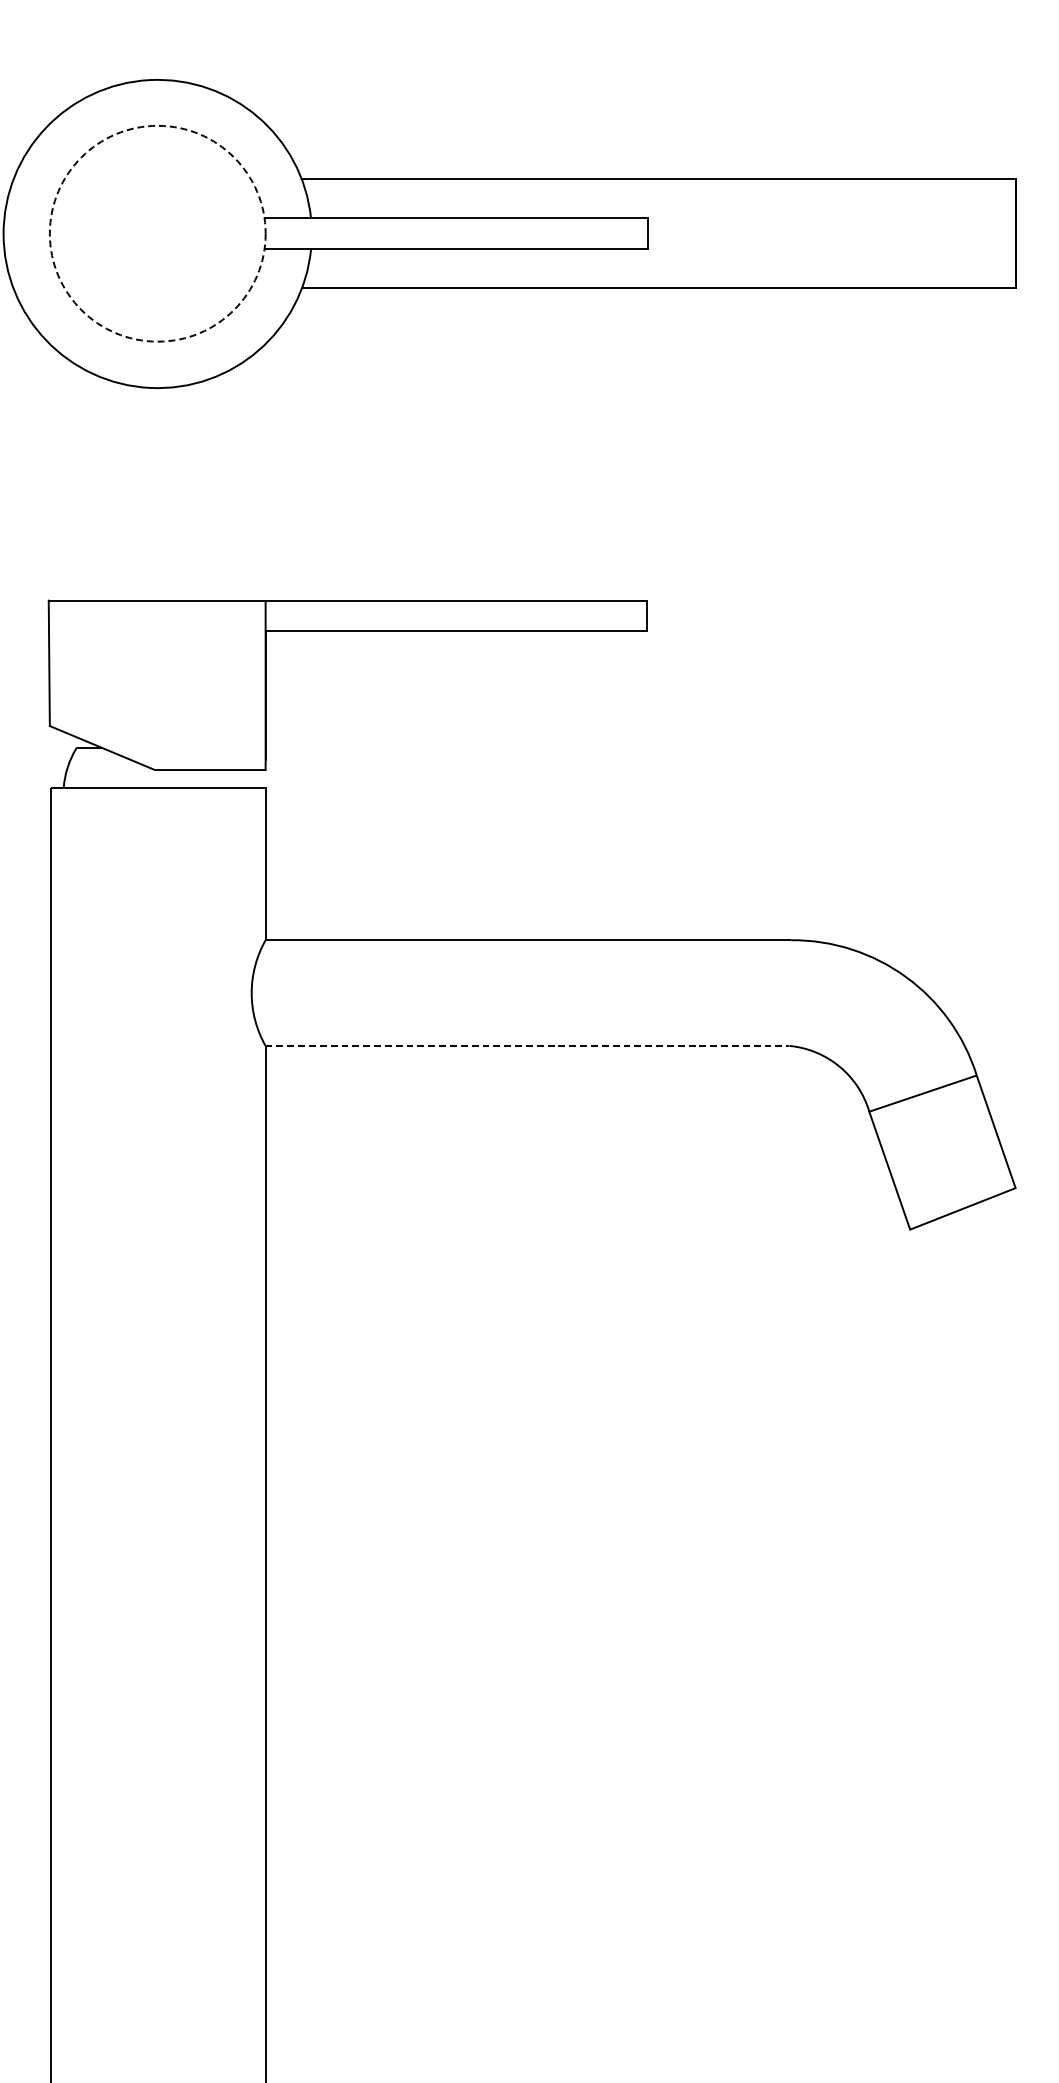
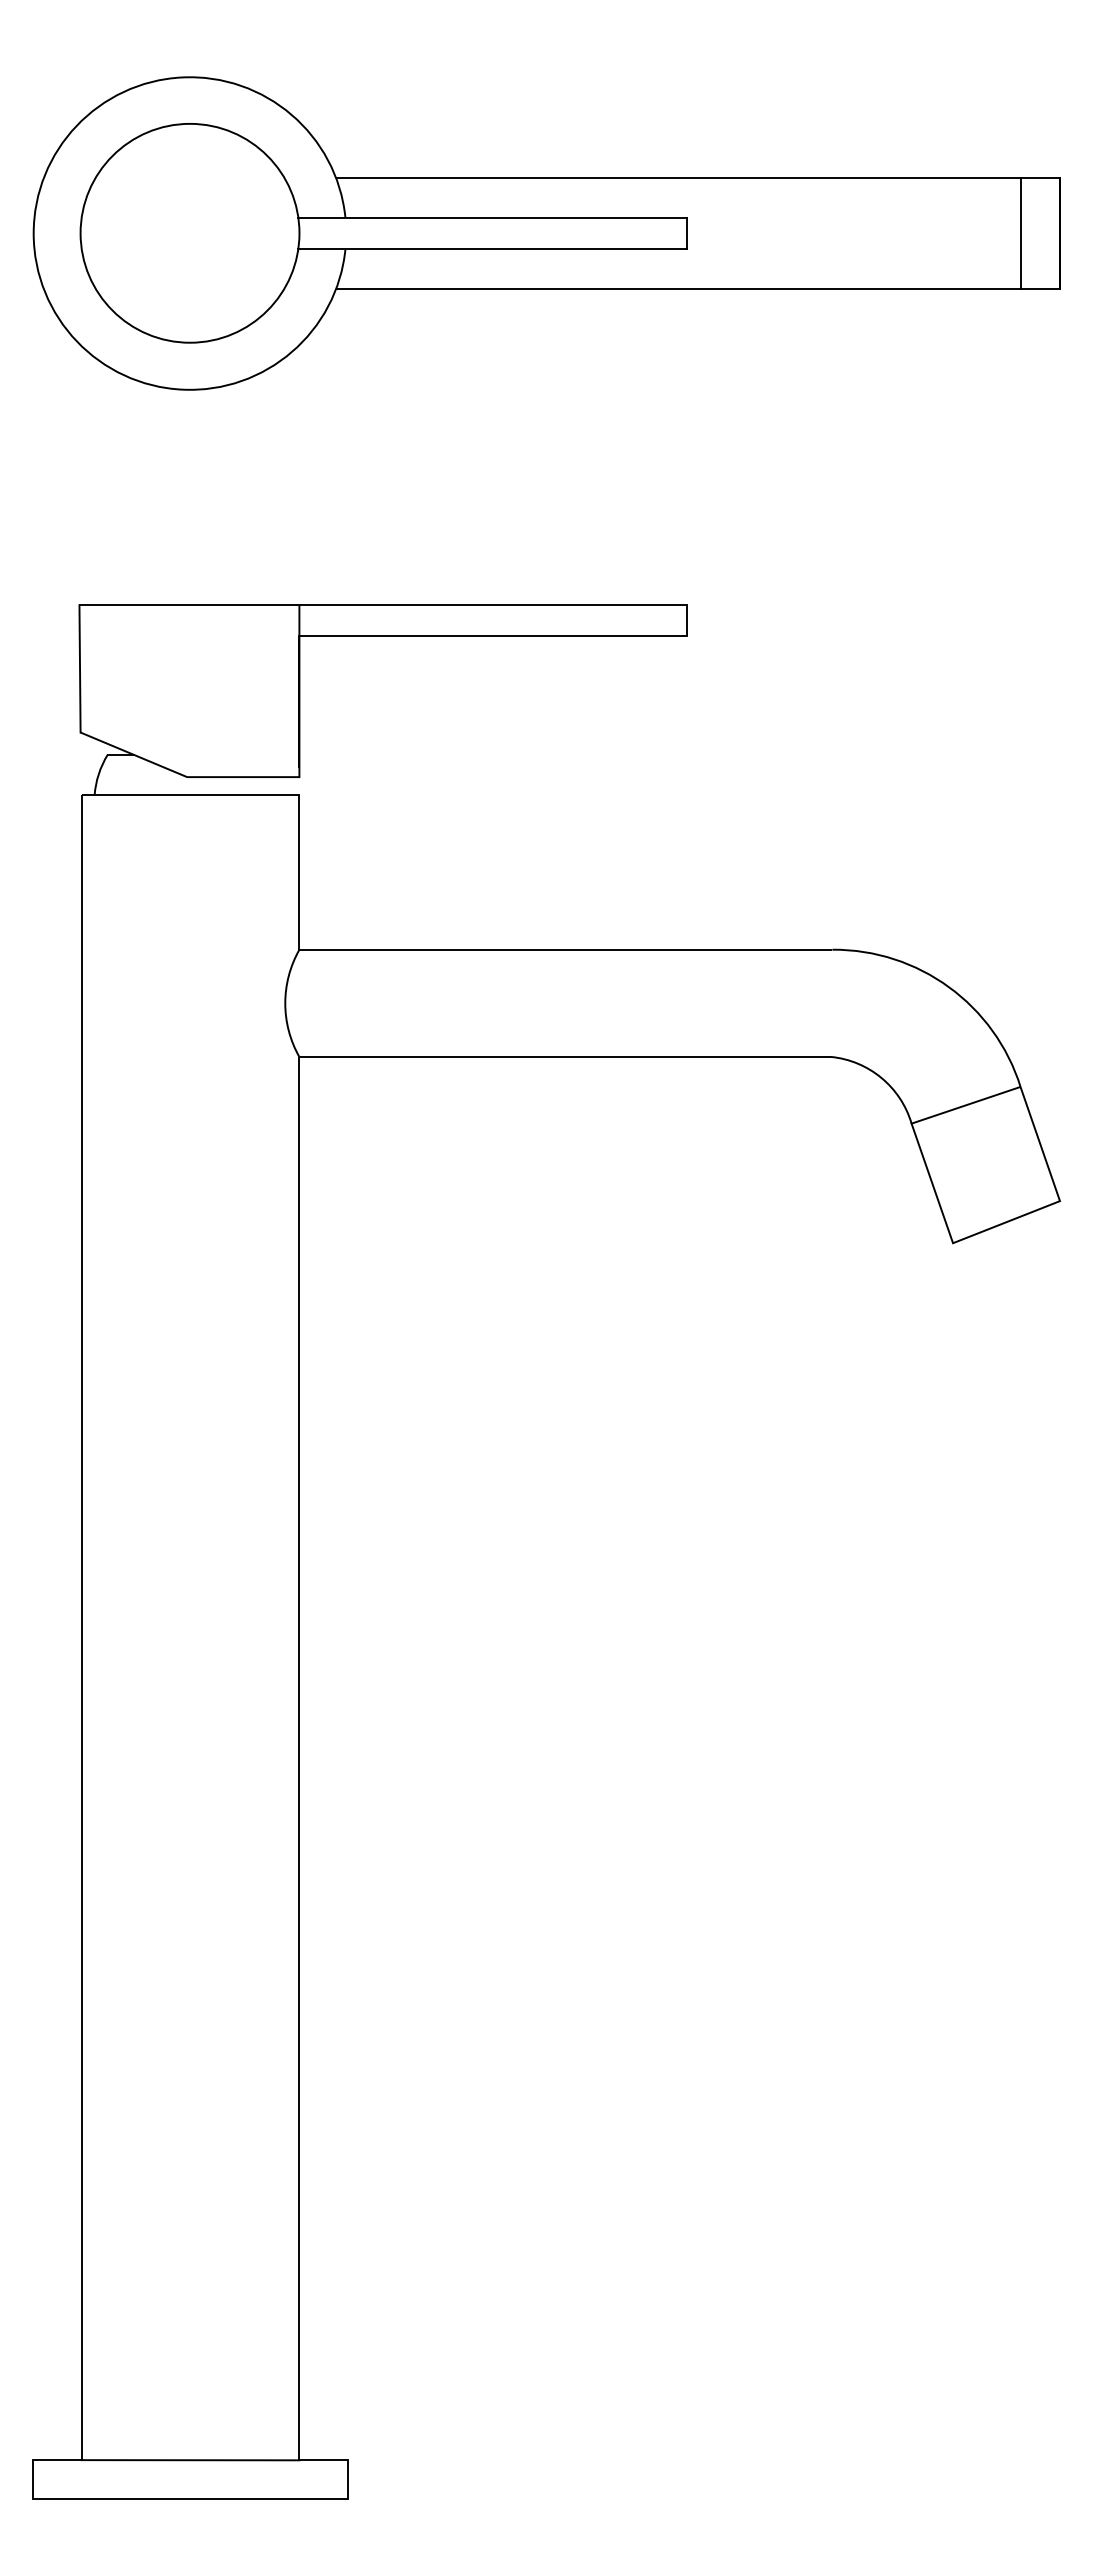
circle: (157, 232) -> (189, 232), dashed -> solid
line: (976, 232) -> (1020, 232), added
line: (527, 1045) -> (564, 1056), dashed -> solid

